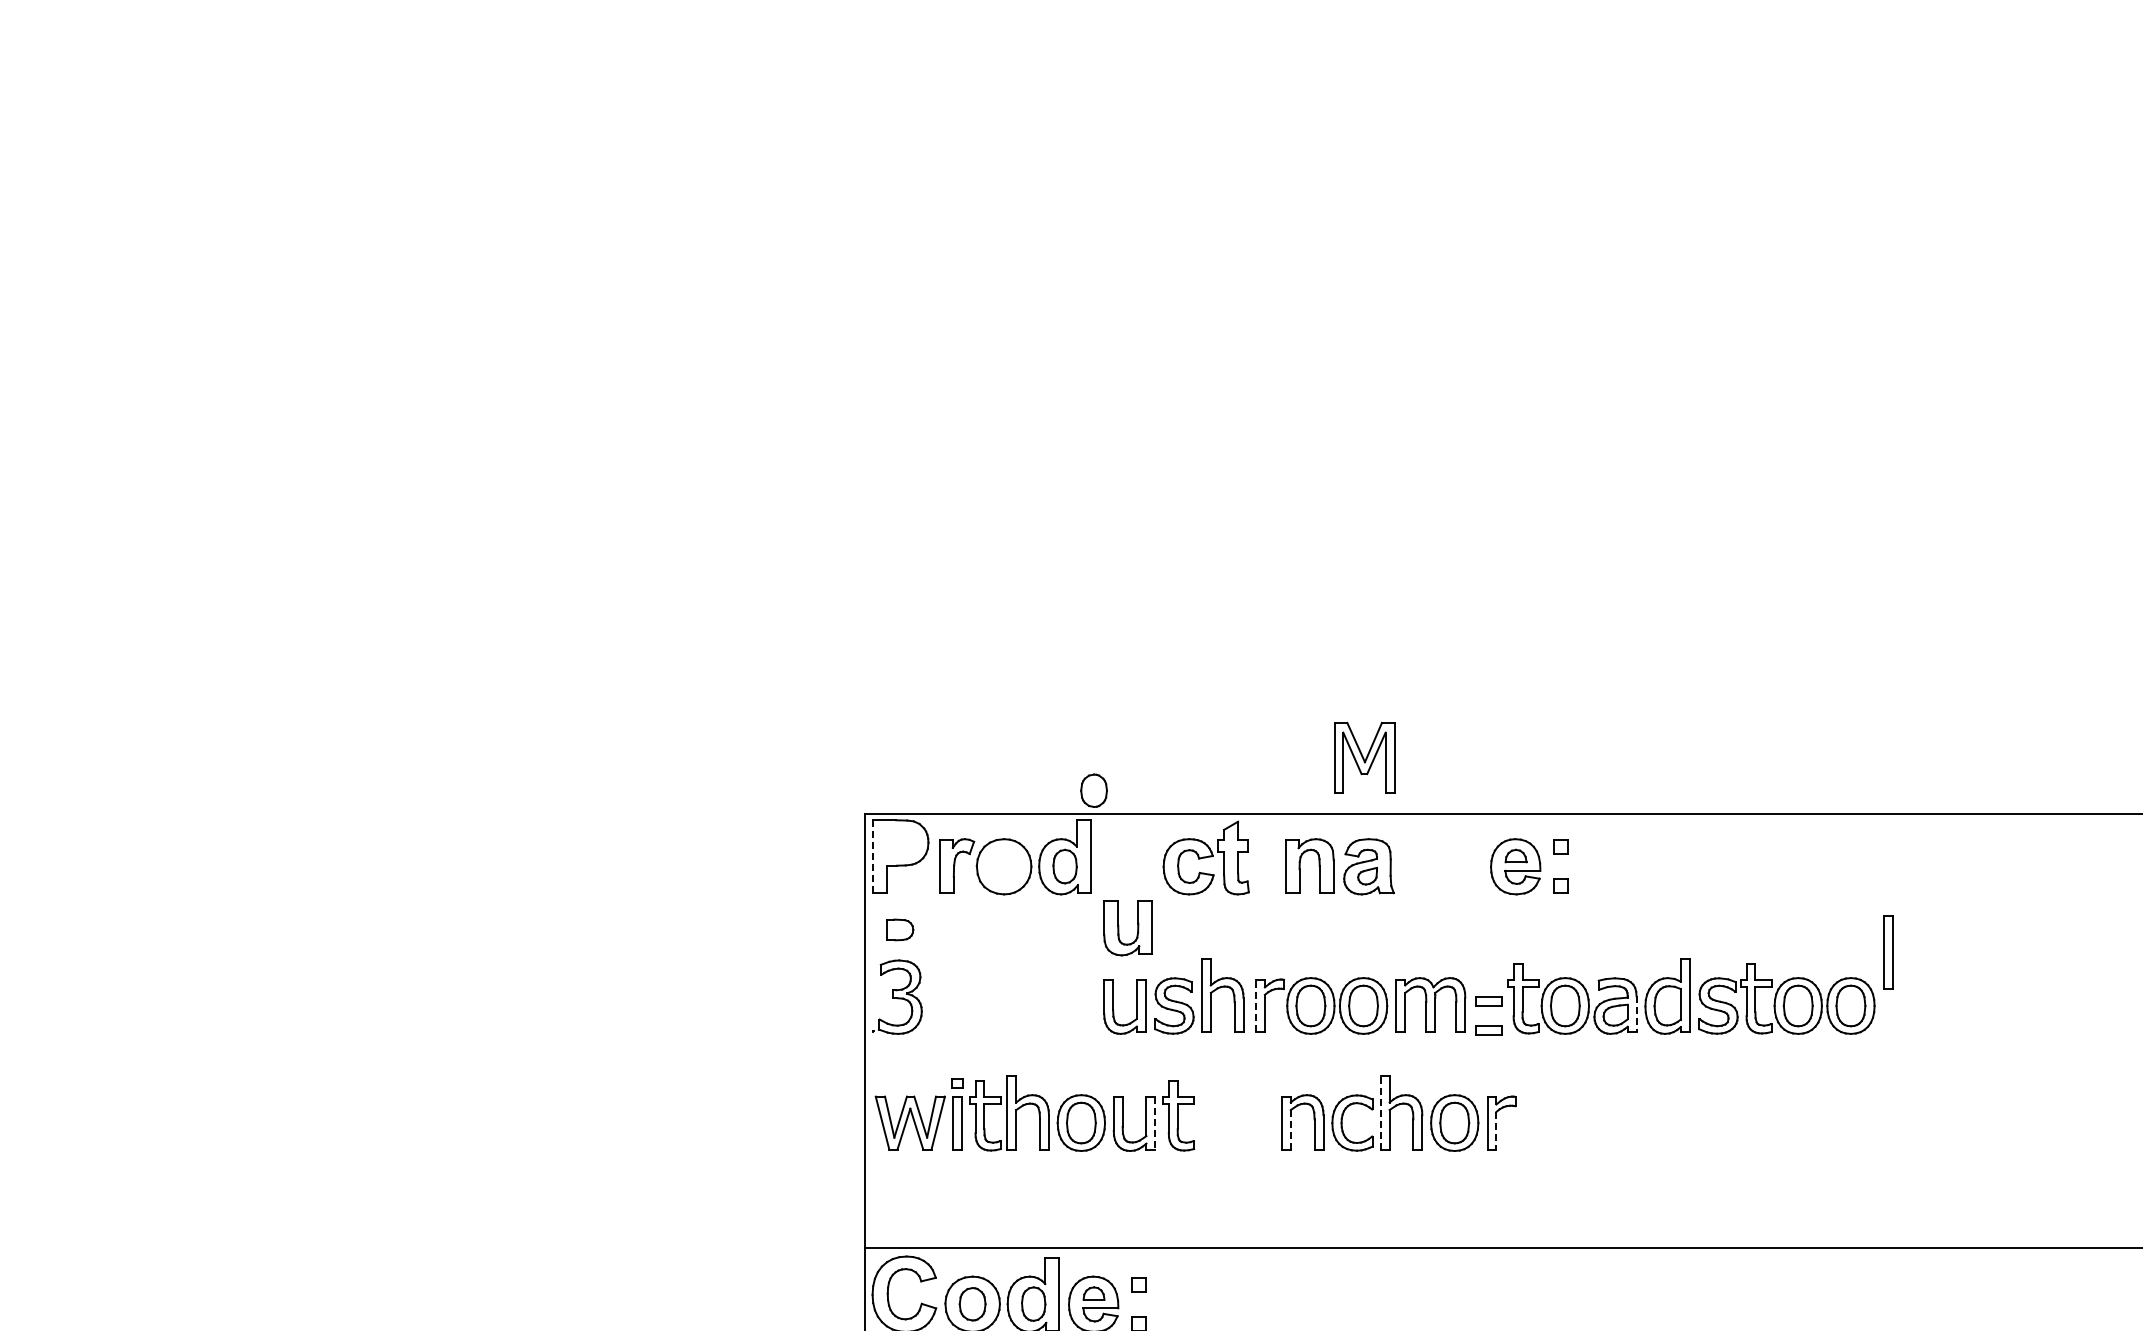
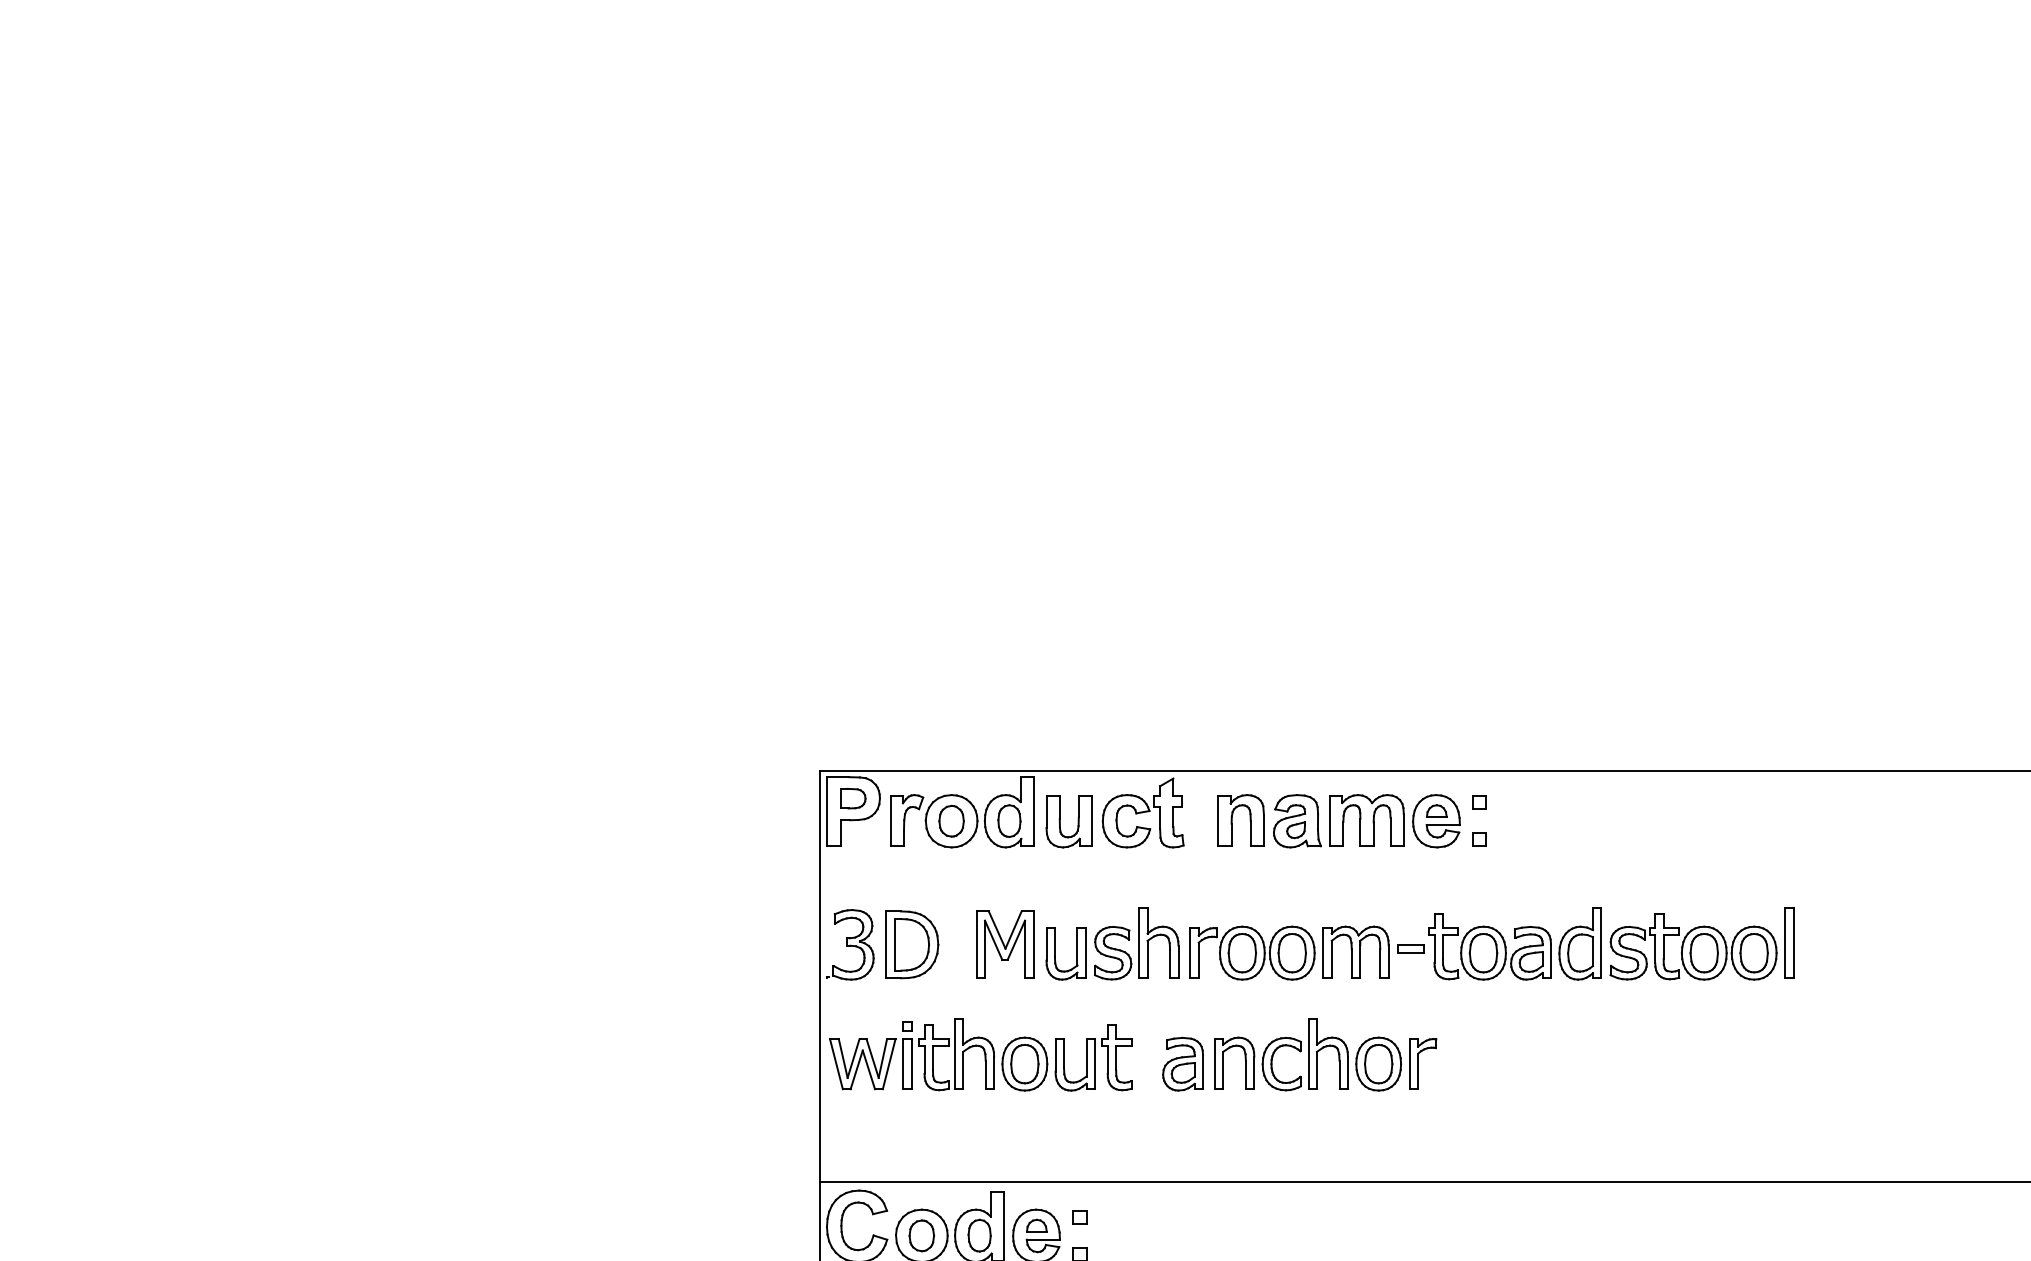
part: (1364, 757) -> (1005, 944), moved
part: (1093, 790) -> (951, 820), moved
line: (872, 856) -> (826, 811), dashed -> solid
part: (1442, 865) -> (1367, 820), added
part: (1119, 928) -> (1060, 821), moved
part: (900, 929) -> (853, 798), moved
part: (1888, 952) -> (1789, 943), moved
part: (961, 997) -> (911, 945), added
line: (1256, 1005) -> (1190, 952), dashed -> solid
line: (1636, 1014) -> (1550, 961), dashed -> solid
part: (1488, 1030) -> (1410, 976), removed
line: (1380, 1112) -> (1308, 1054), dashed -> solid
part: (1248, 1122) -> (1183, 1063), added
line: (1155, 1123) -> (1095, 1064), dashed -> solid
line: (1290, 1129) -> (1223, 1070), dashed -> solid
line: (1496, 1130) -> (1418, 1071), dashed -> solid

